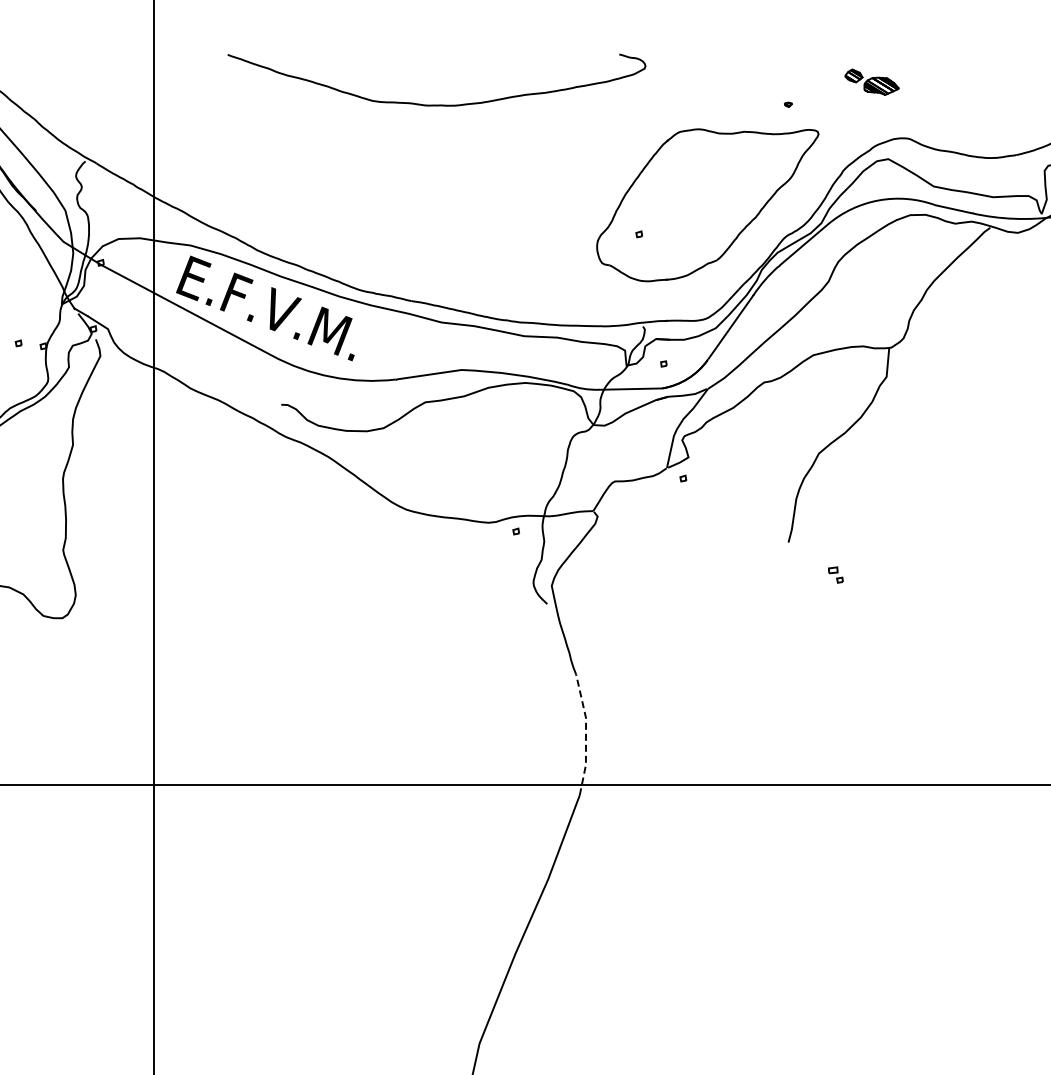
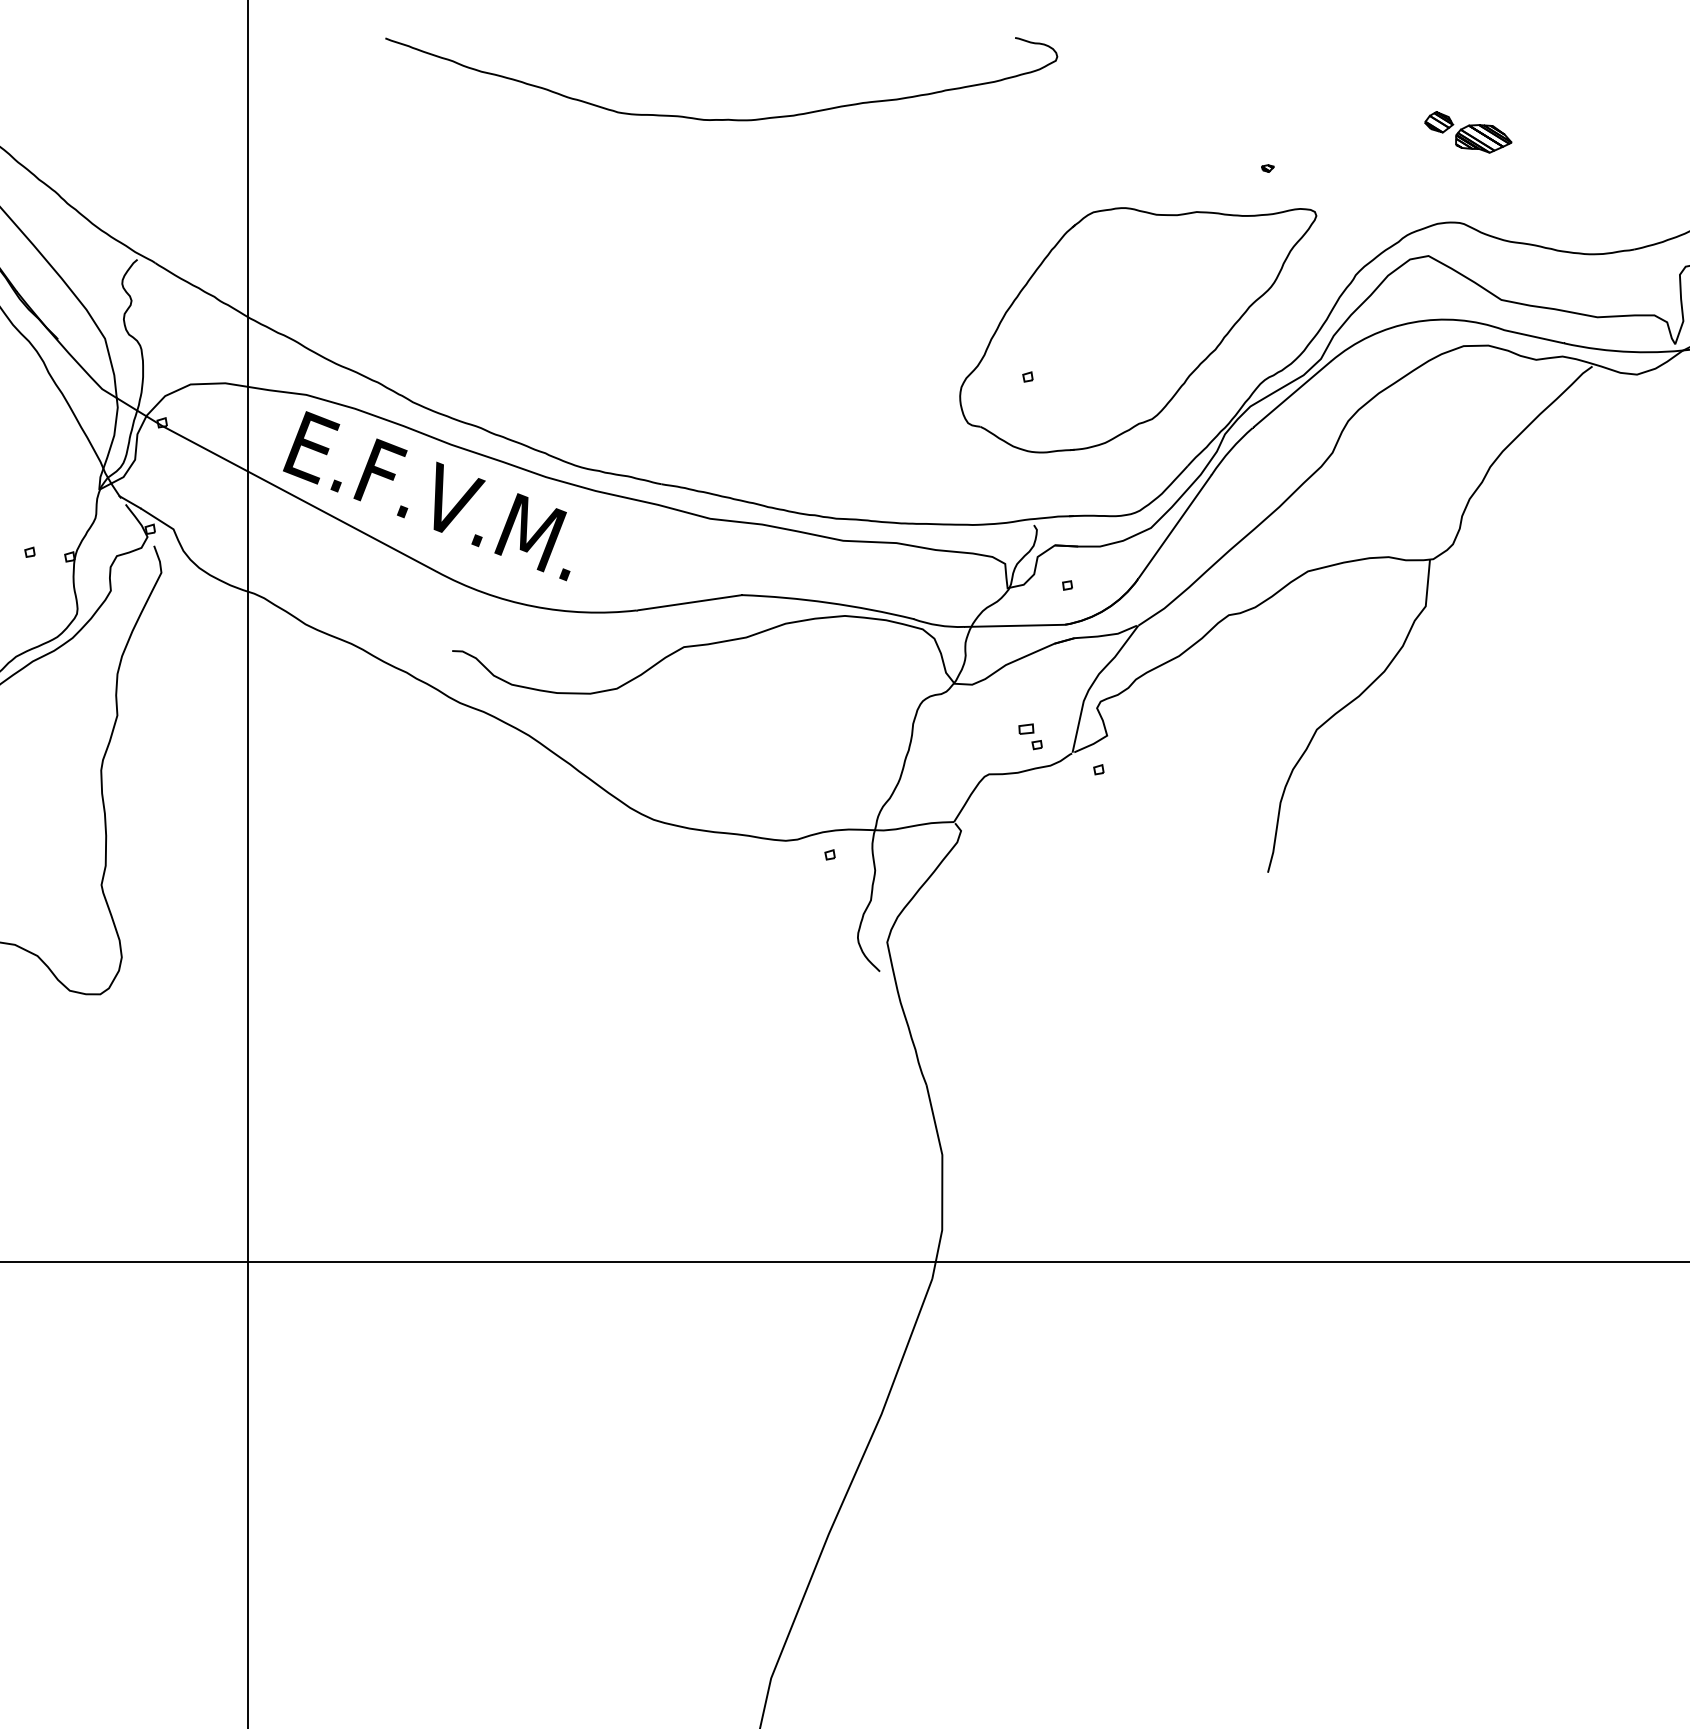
part: (871, 81) -> (1467, 131), moved
curve: (436, 104) -> (721, 118), moved
part: (835, 574) -> (1029, 735), moved
line: (586, 734) -> (943, 1181), dashed -> solid

